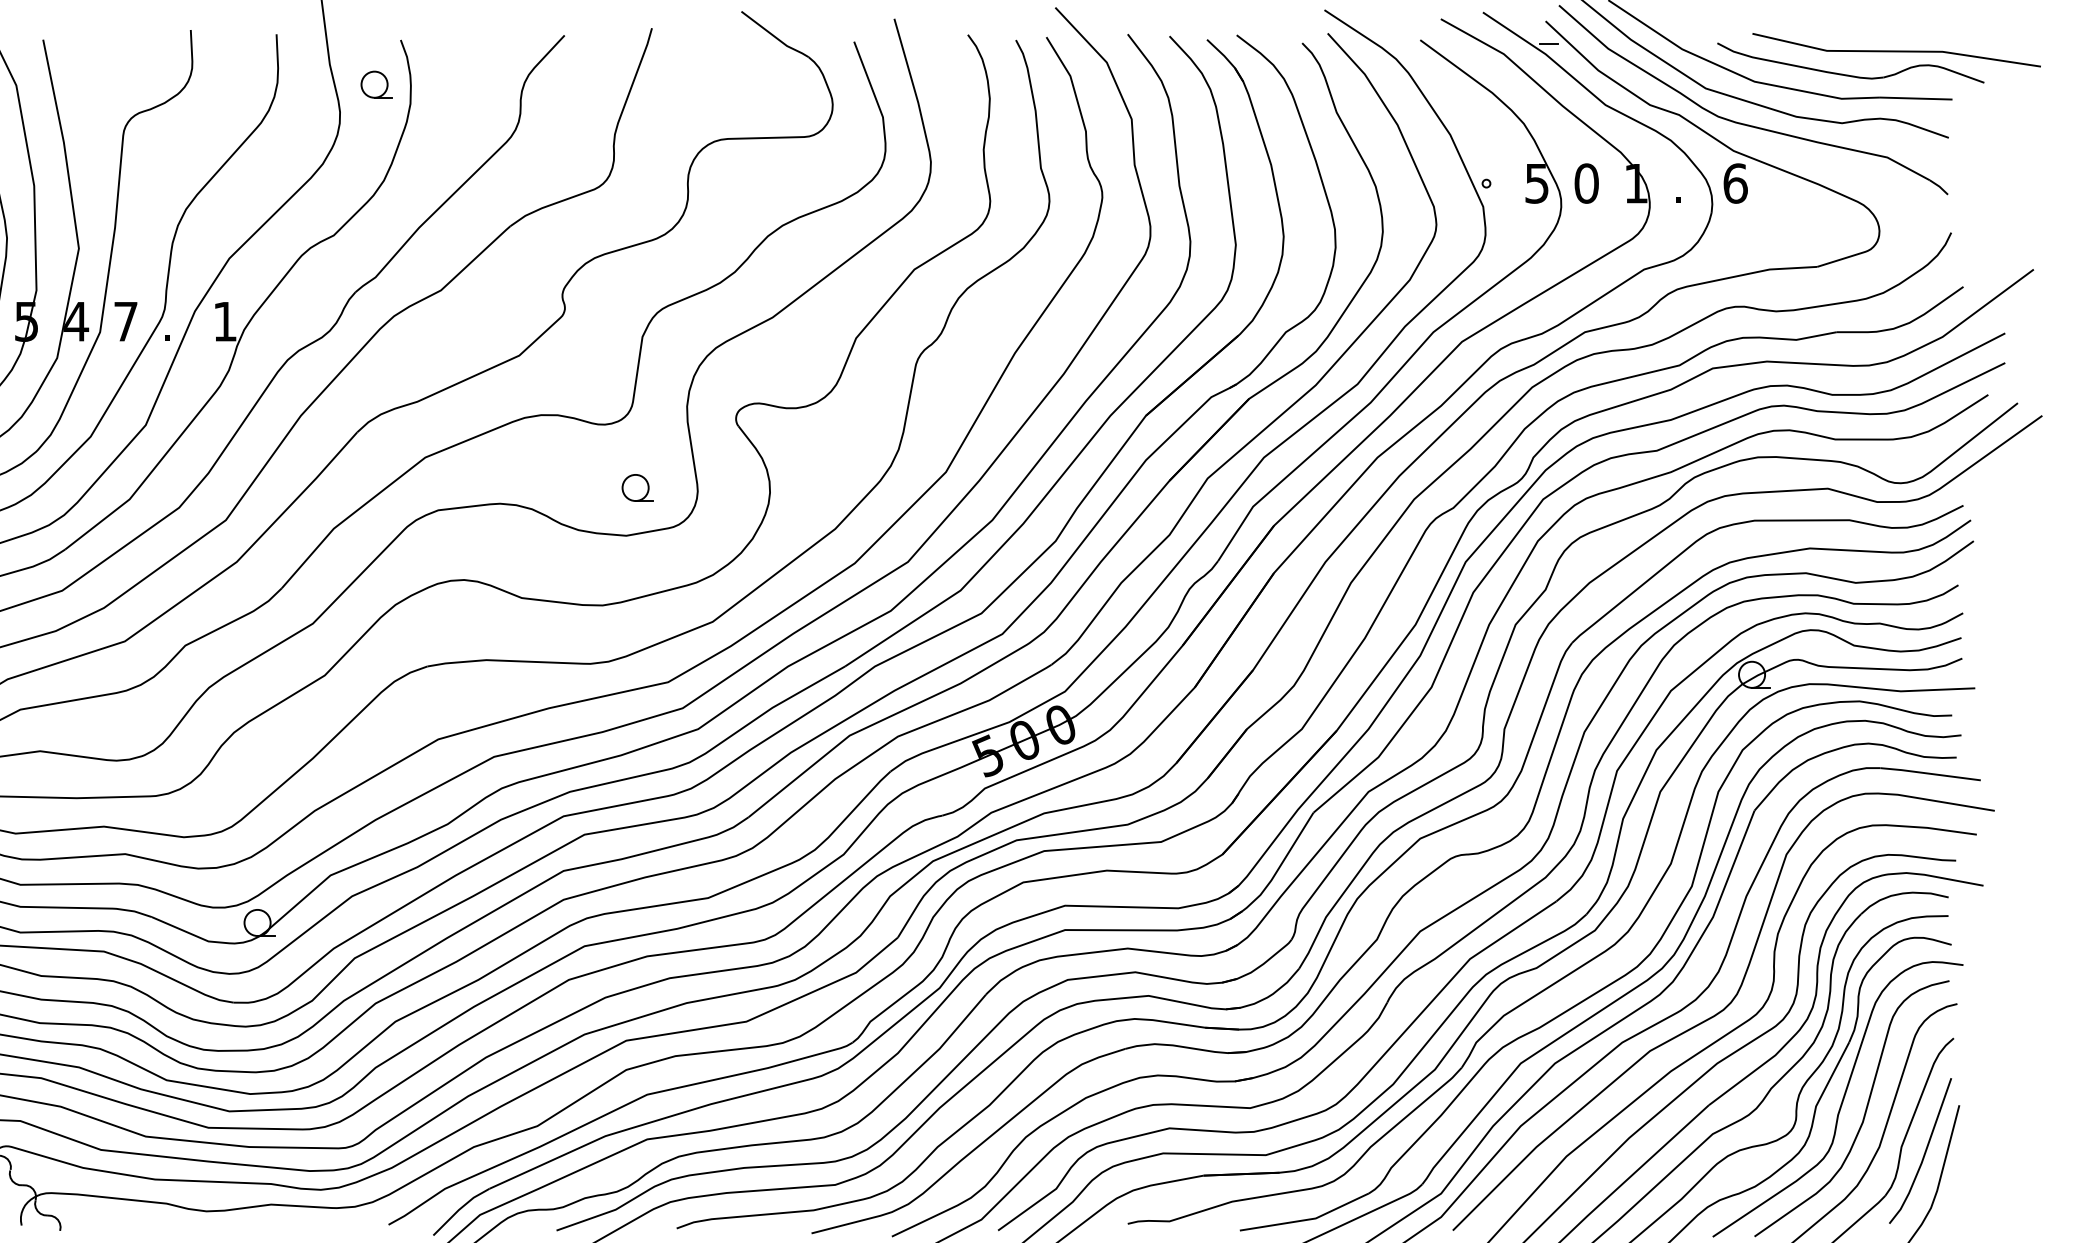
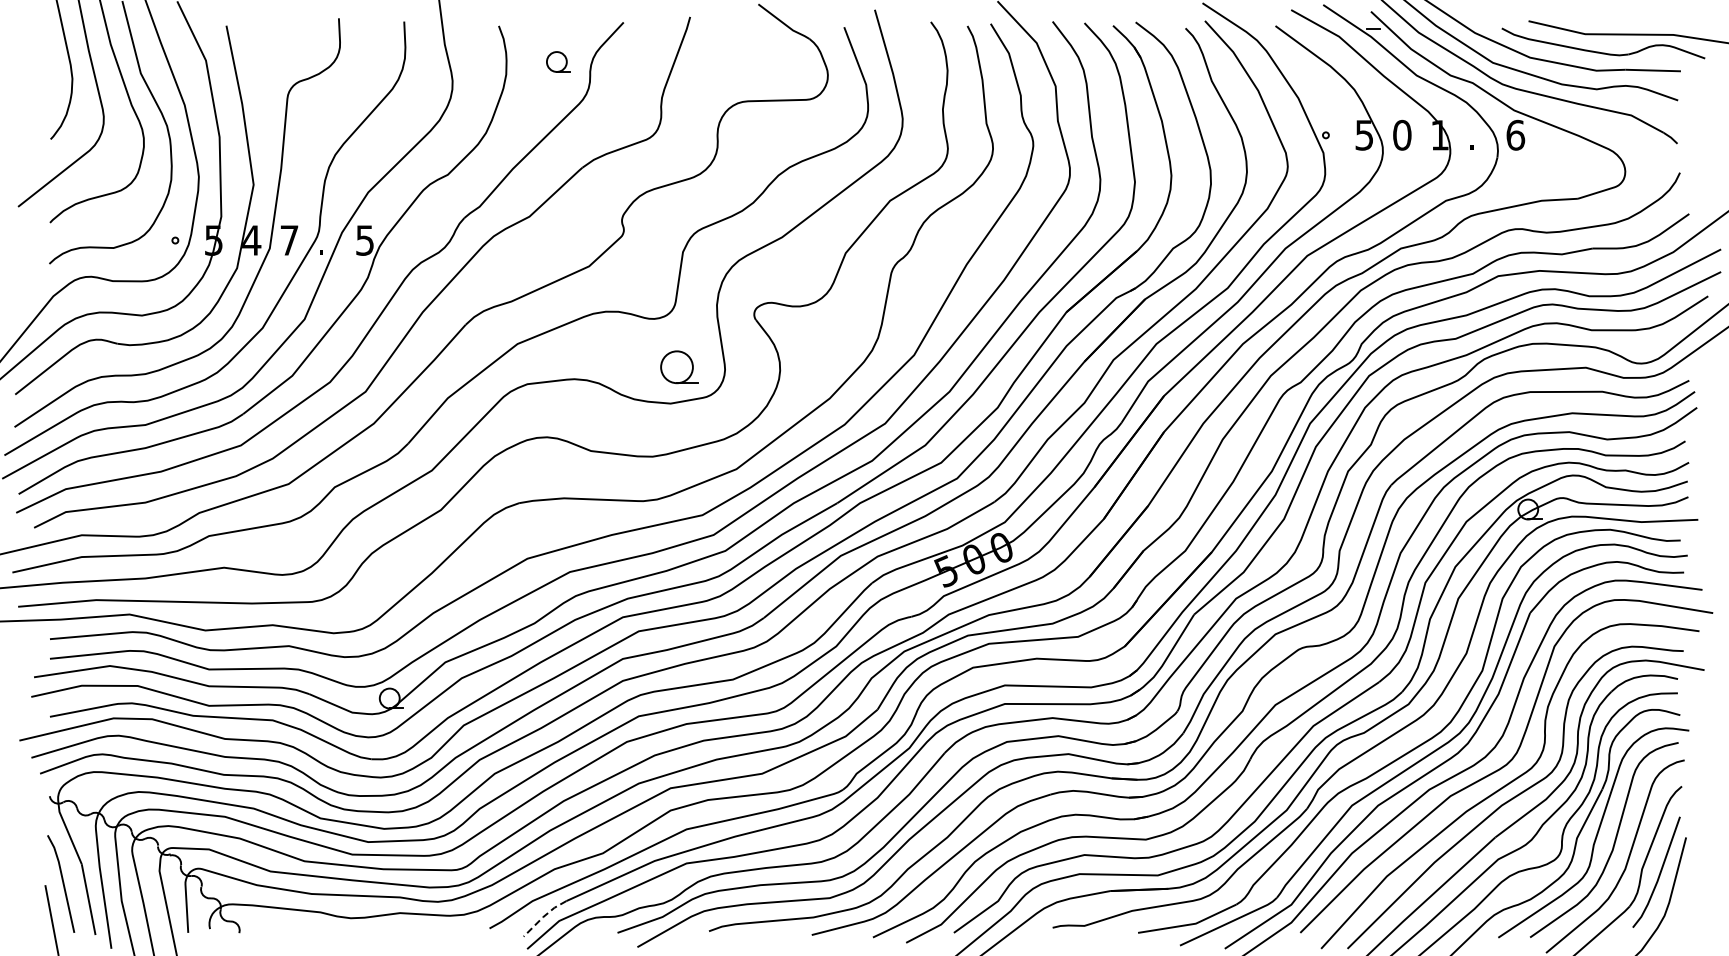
part: (376, 84) -> (558, 61), moved
text: (224, 321) -> (364, 240), 1 -> 5
part: (636, 487) -> (678, 366), size x1.6
line: (459, 1210) -> (543, 917), solid -> dashed

